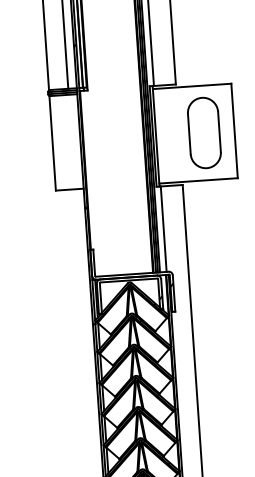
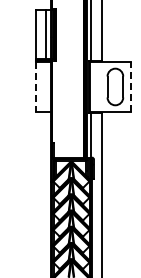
line: (235, 129) -> (131, 86), solid -> dashed
line: (52, 142) -> (36, 86), solid -> dashed

